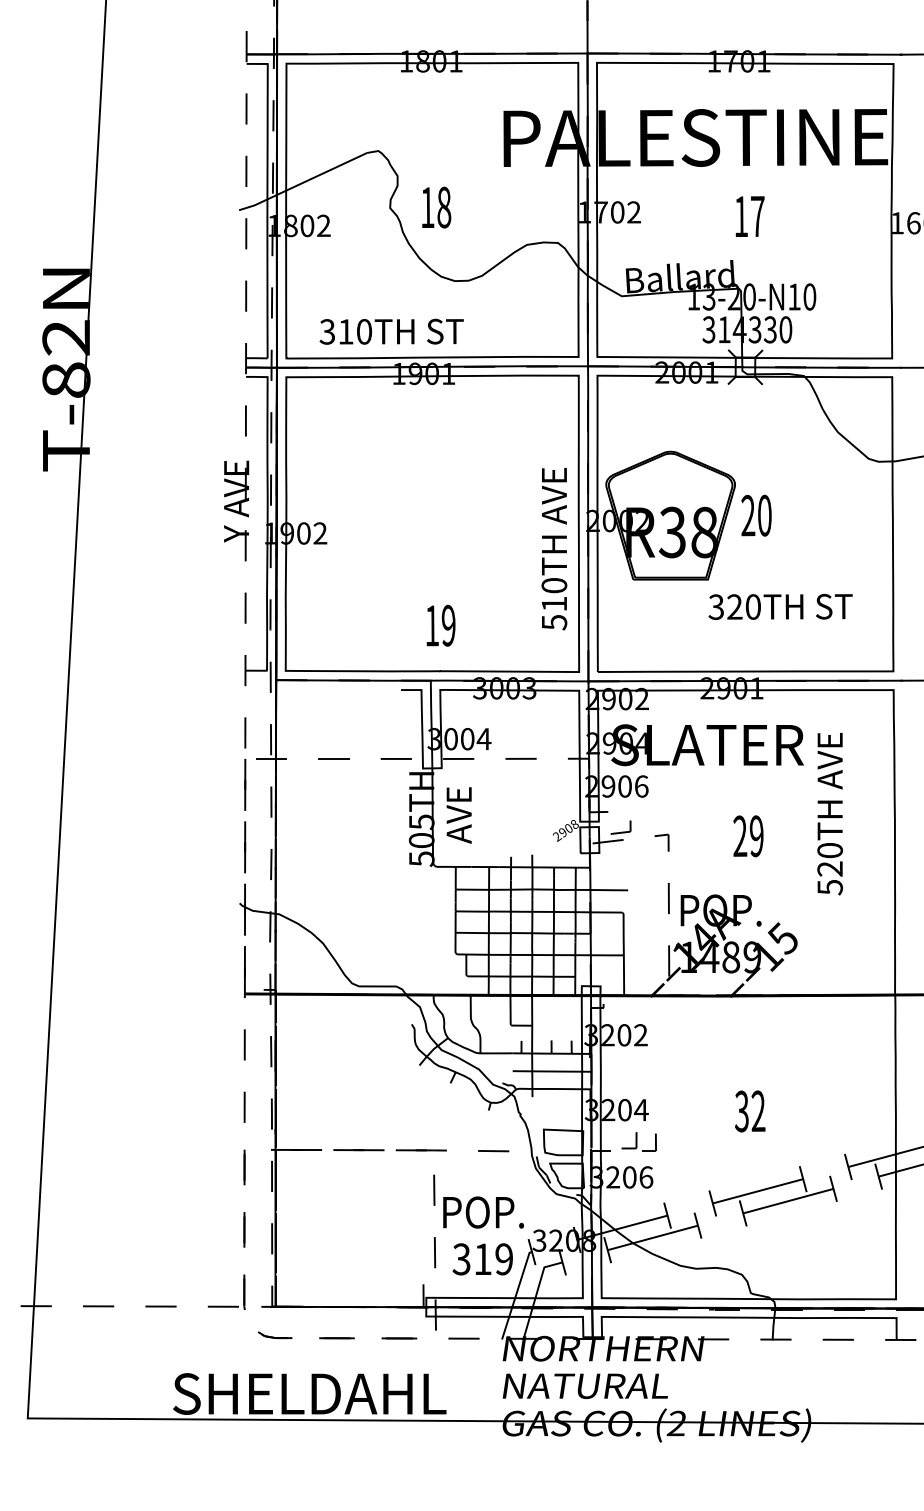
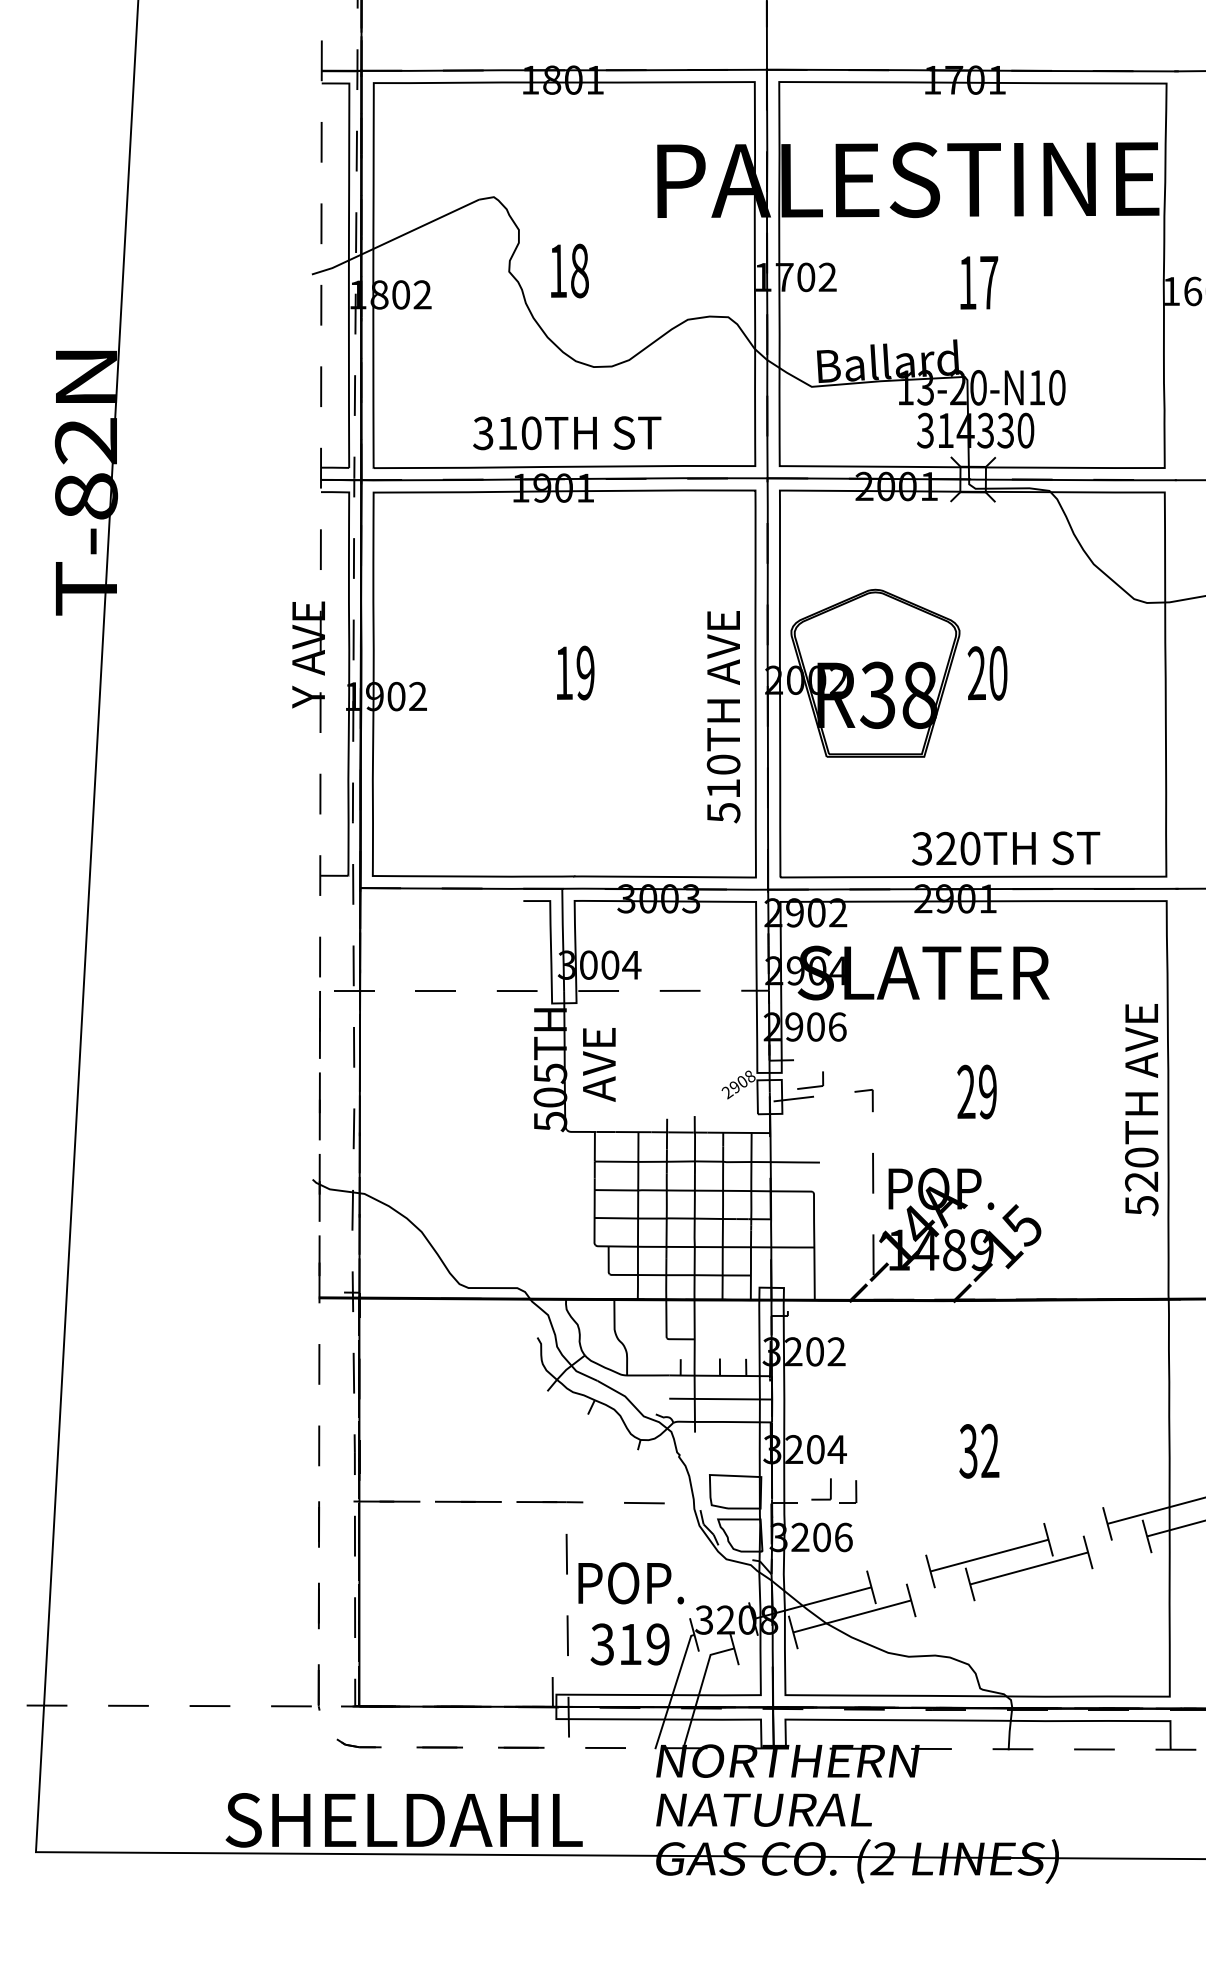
text: (391, 332) -> (567, 433), moved
text: (780, 606) -> (1006, 848), moved
text: (440, 625) -> (575, 672), moved
text: (829, 814) -> (1141, 1110), moved

